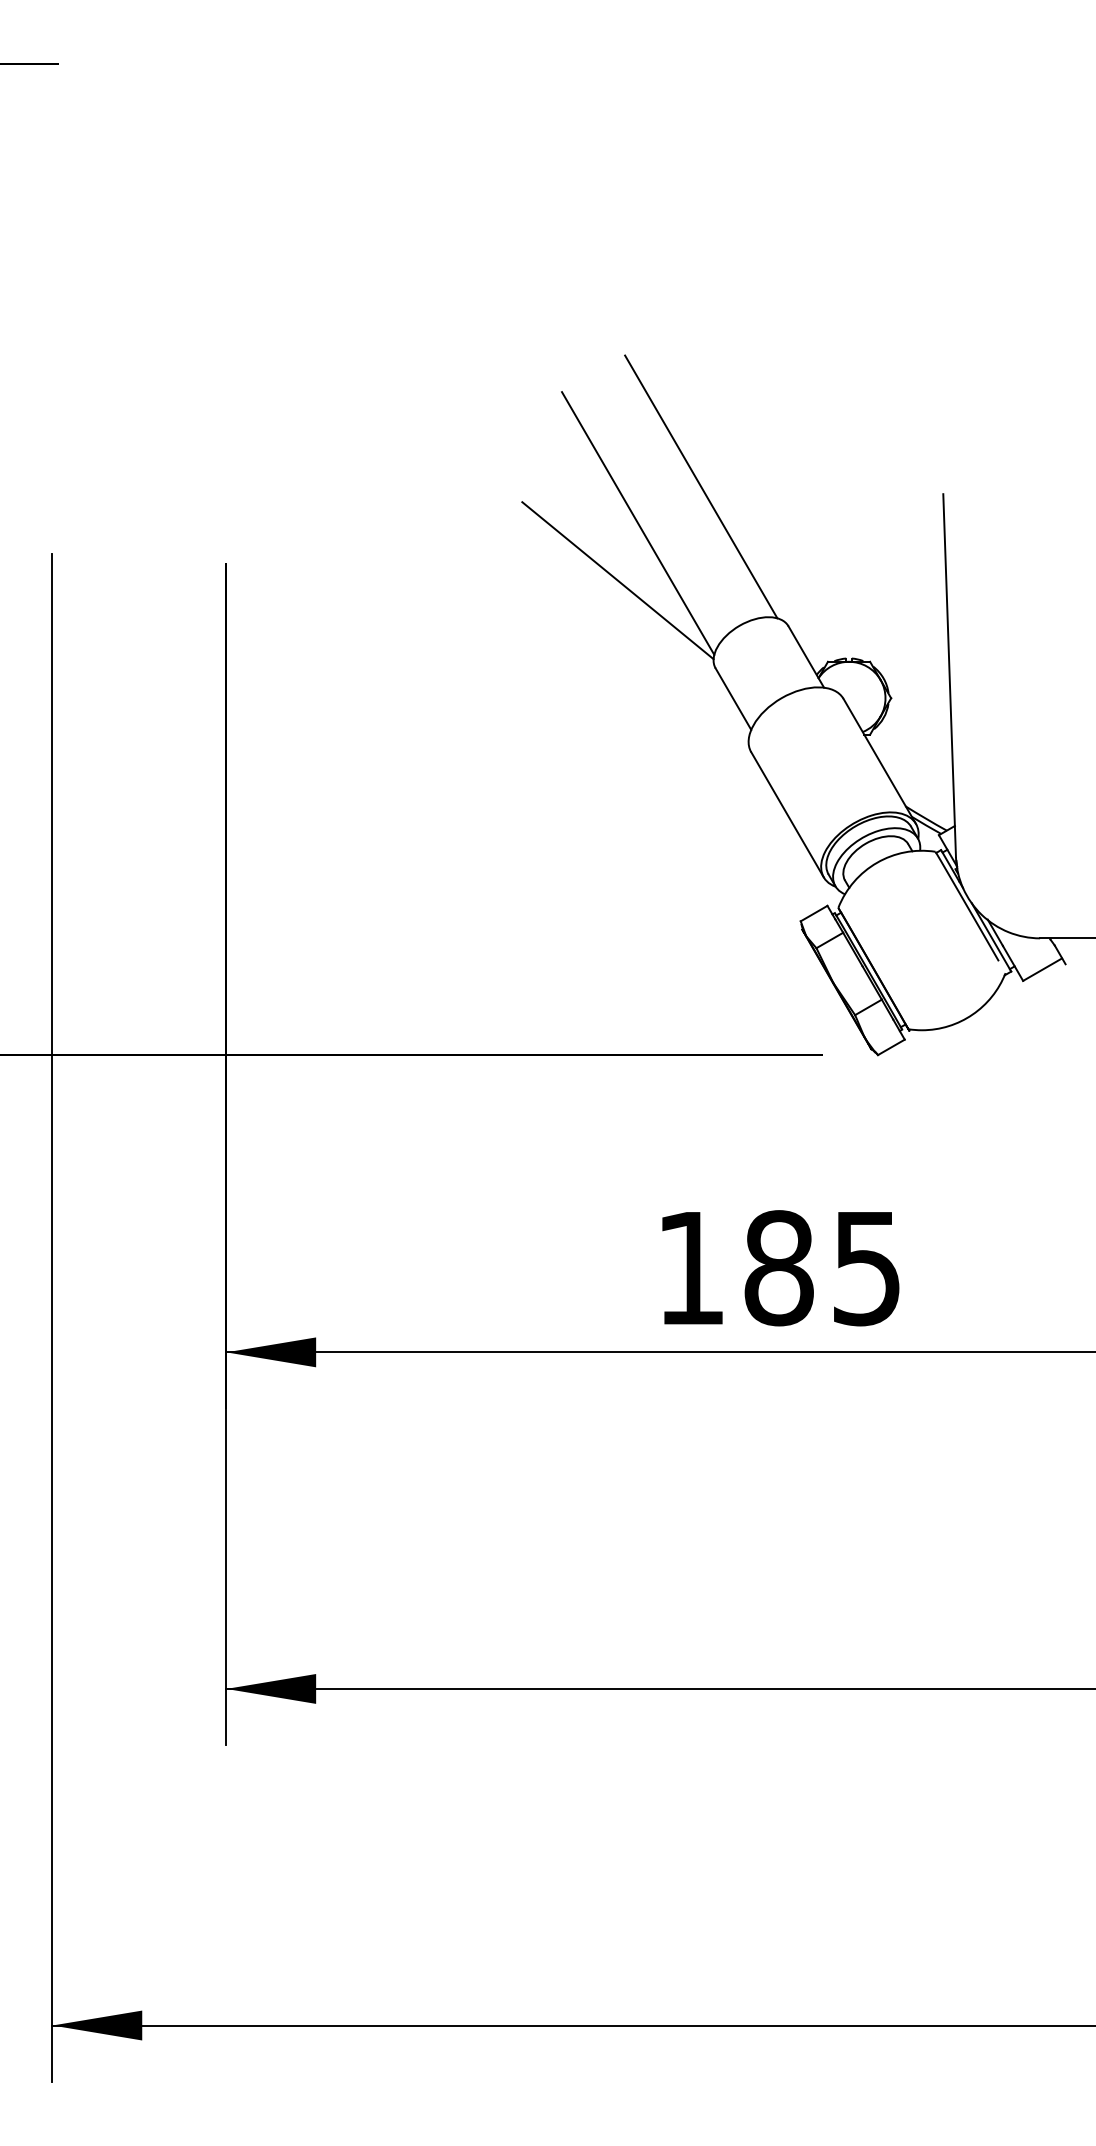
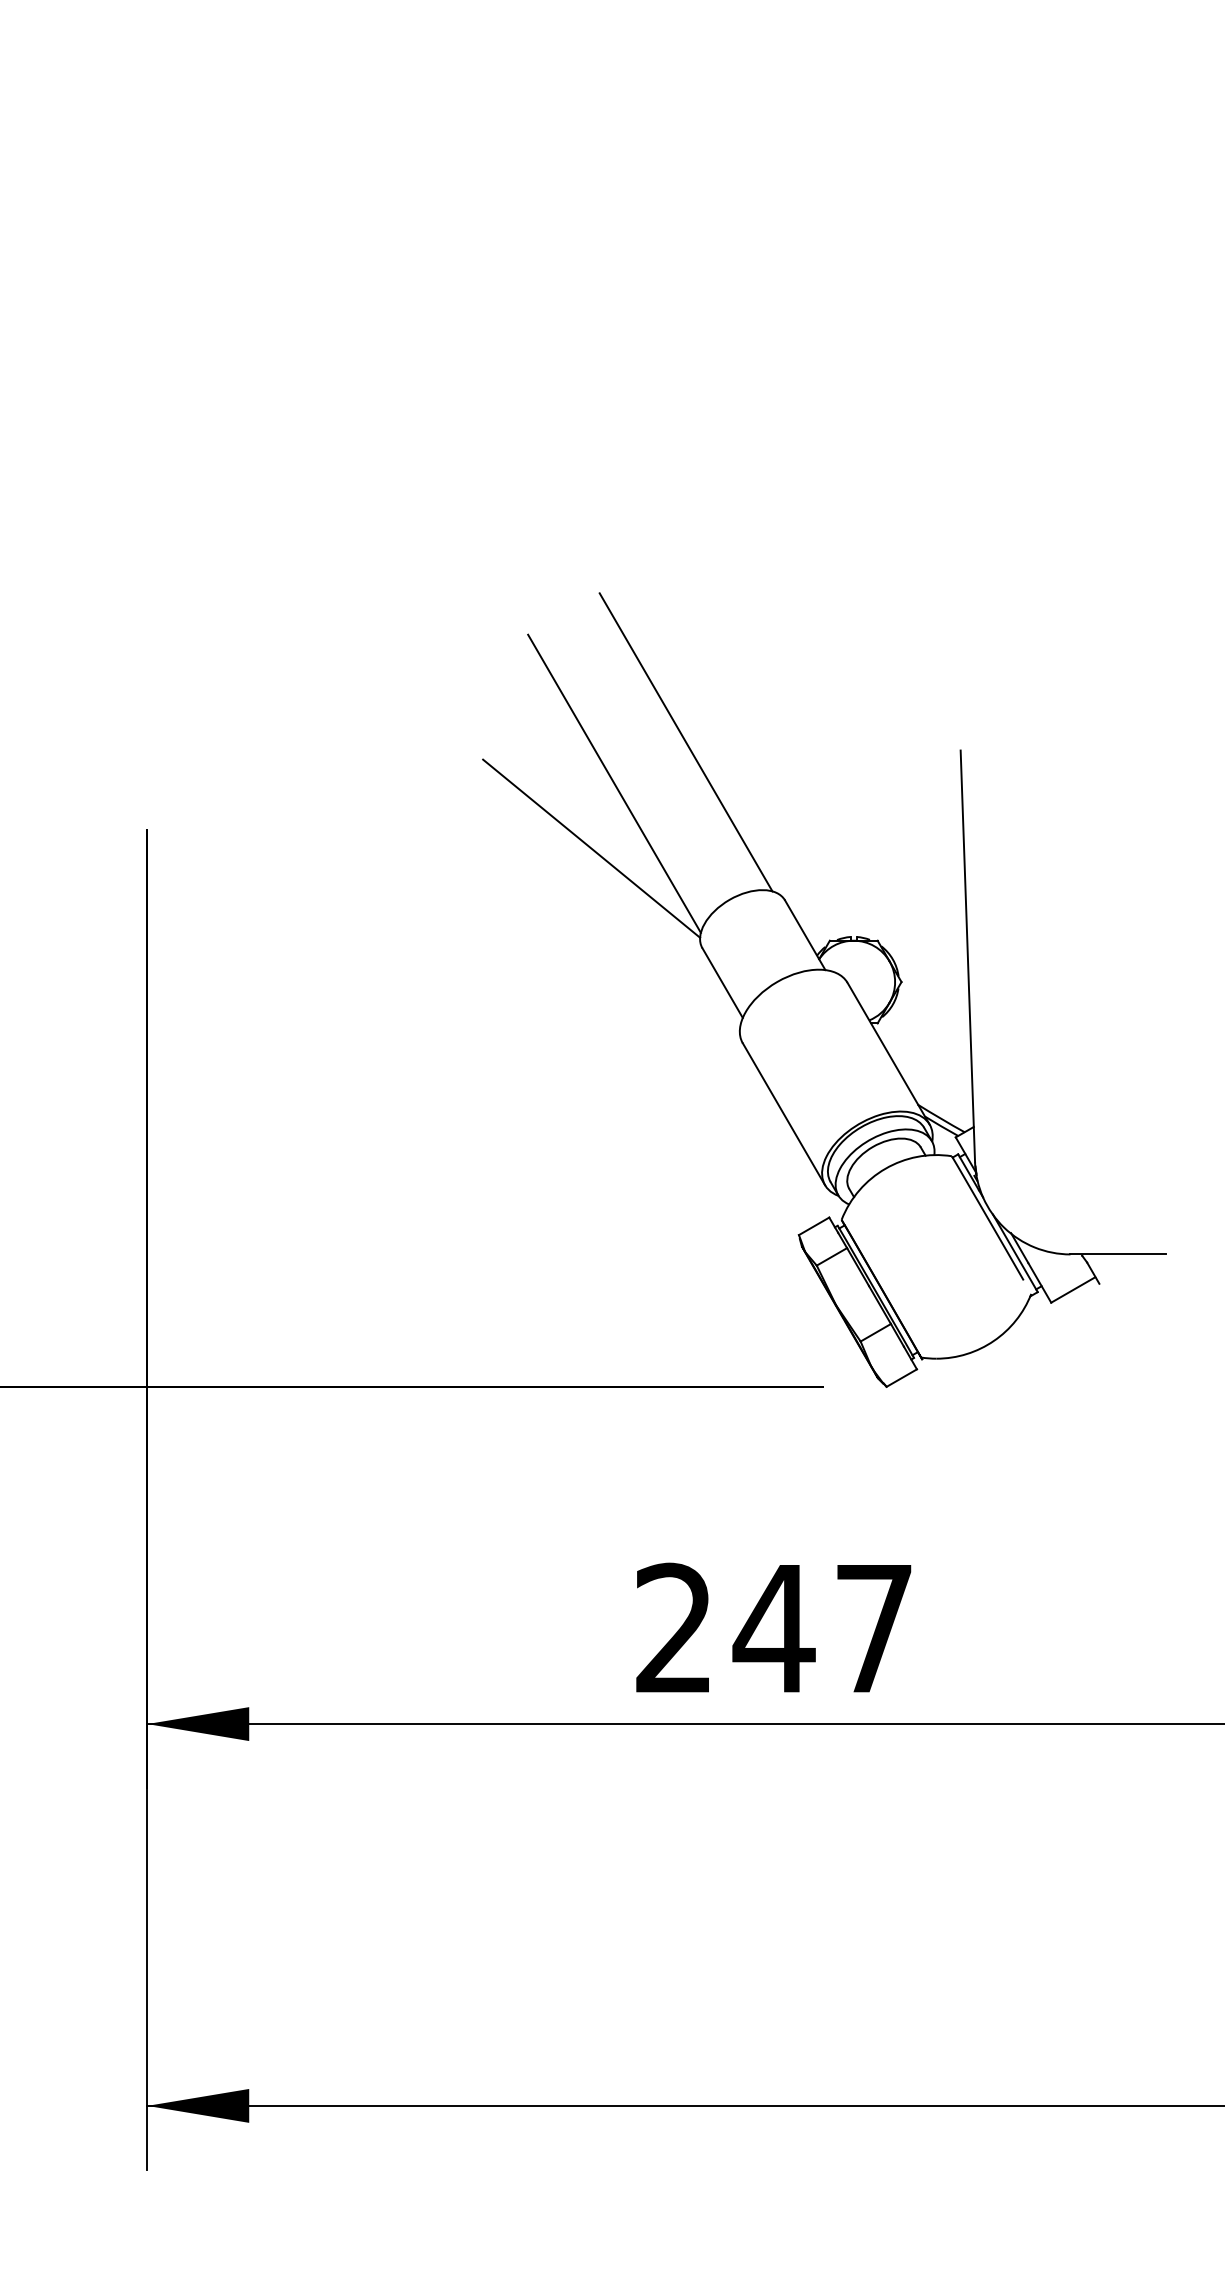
text: (778, 1268) -> (773, 1628), 185 -> 247

